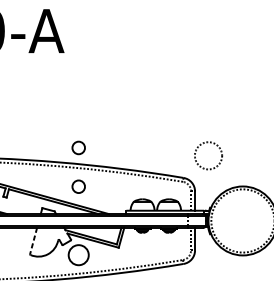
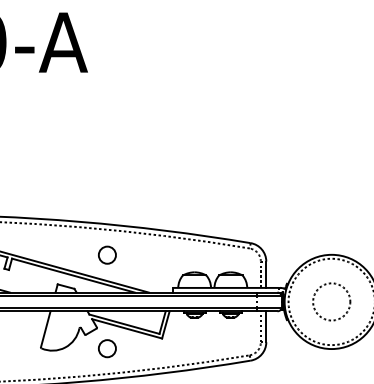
circle: (78, 147) -> (107, 201), removed
circle: (208, 155) -> (331, 301), moved
line: (33, 241) -> (45, 329), dashed -> solid
circle: (78, 255) -> (106, 348), size x0.62

